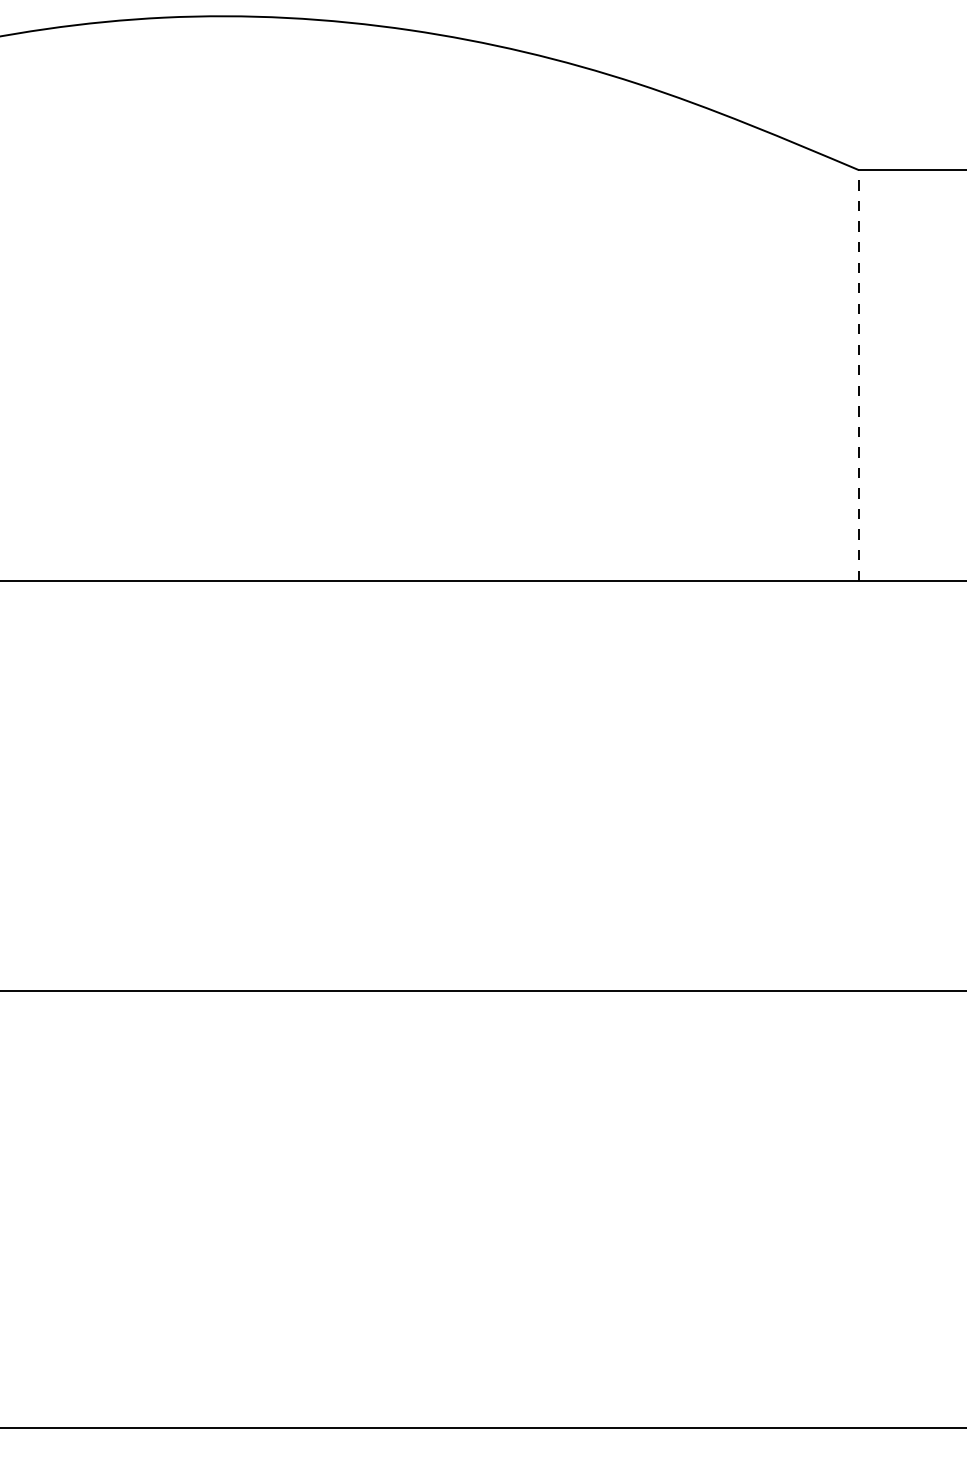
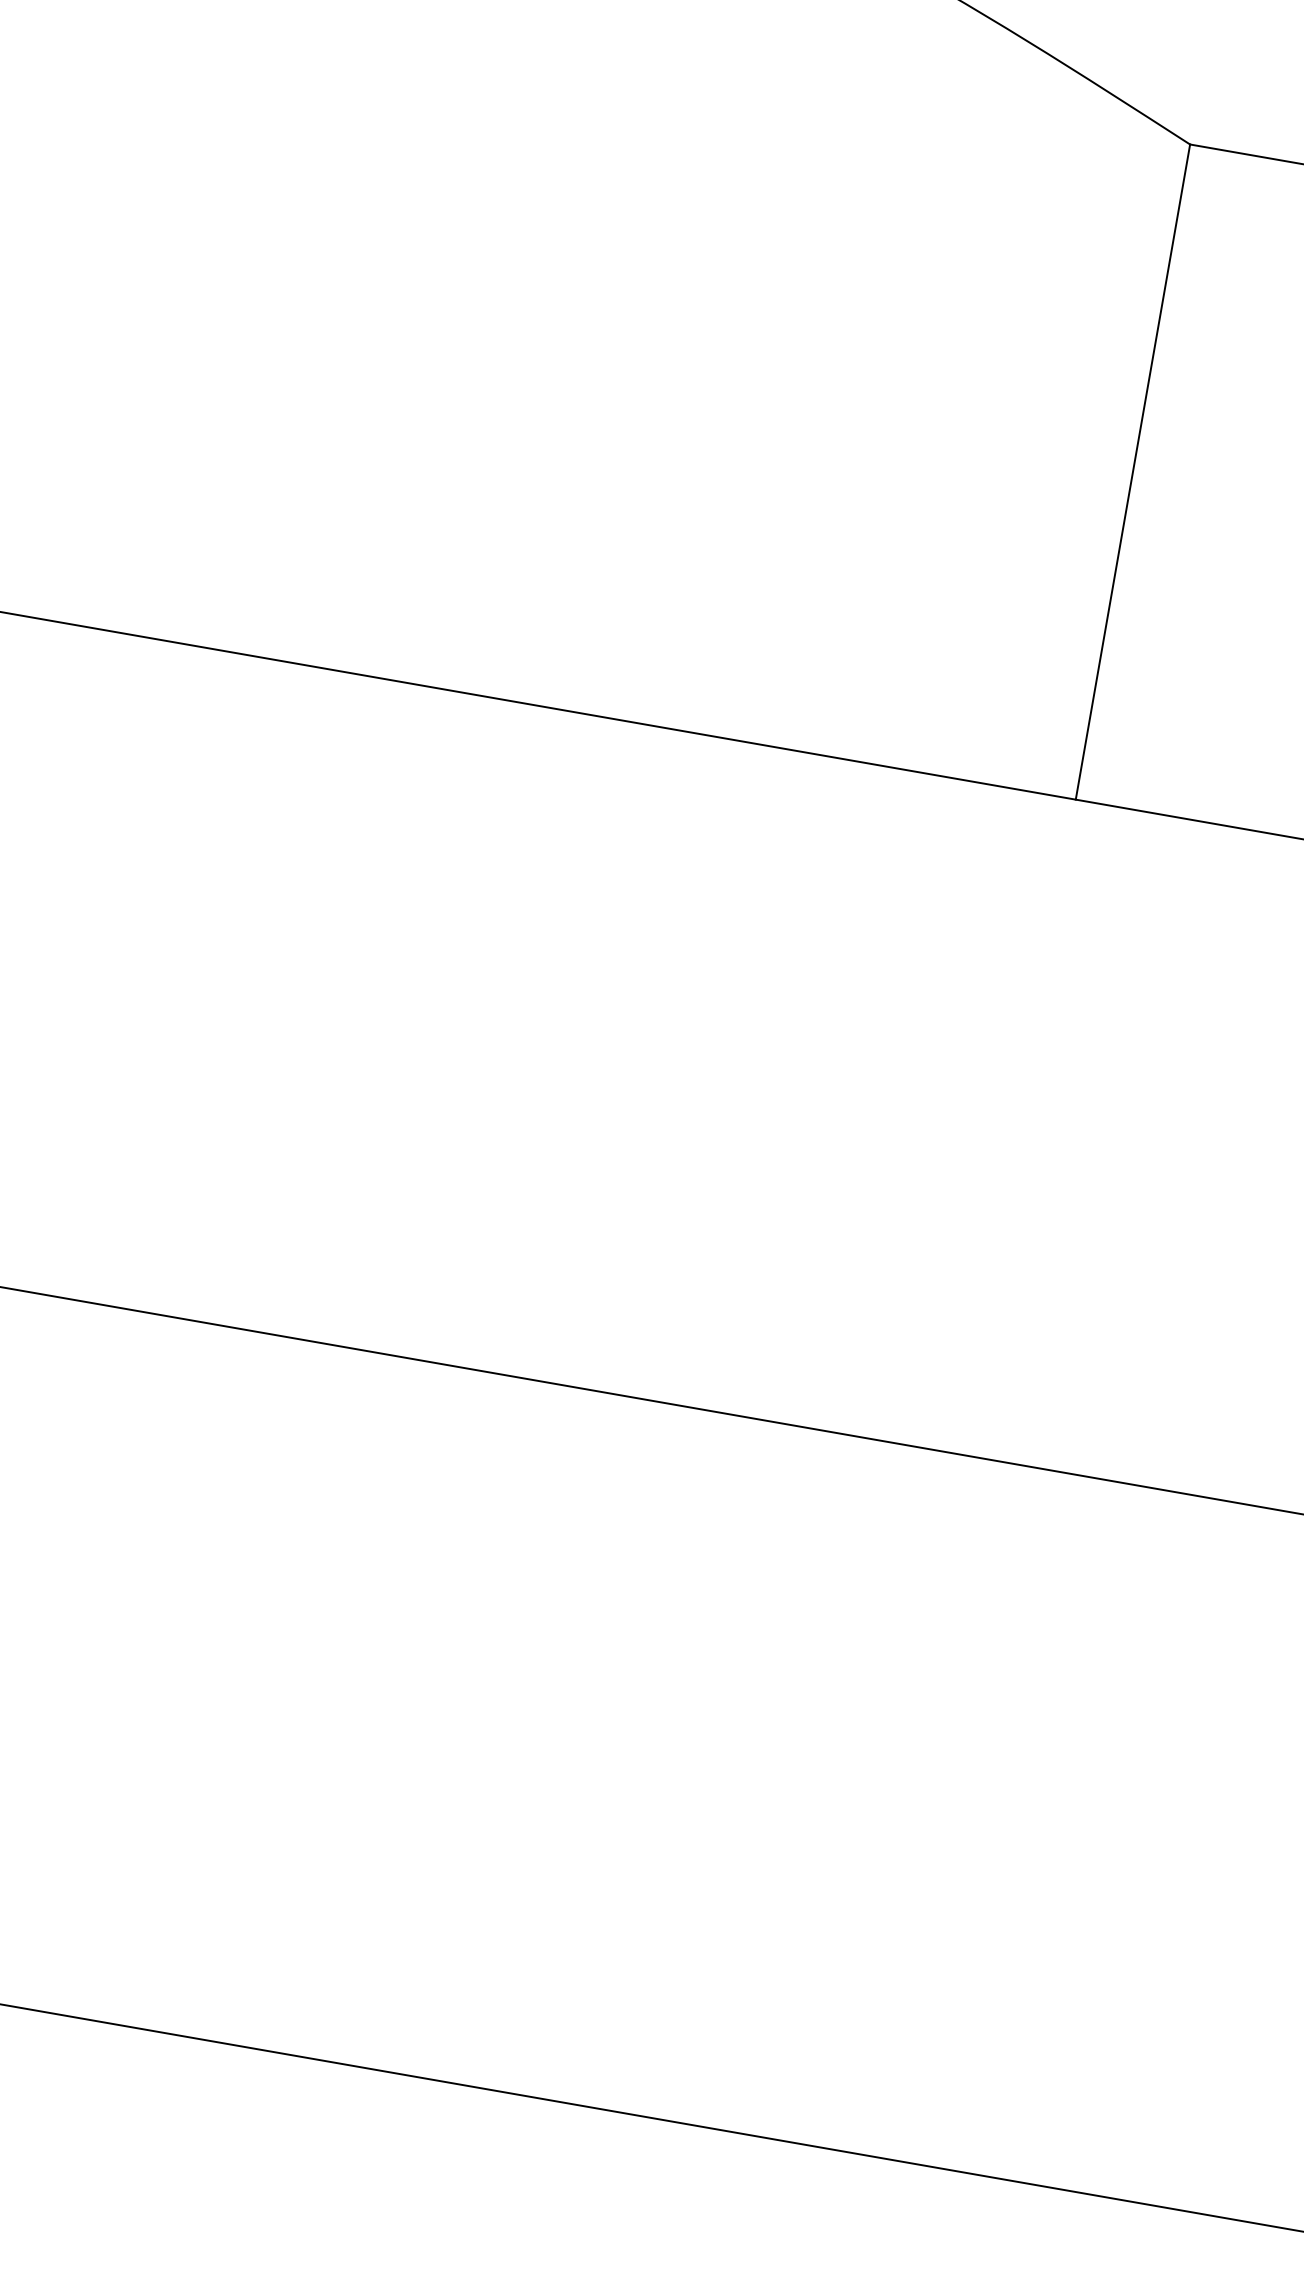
line: (858, 374) -> (1132, 470), dashed -> solid

